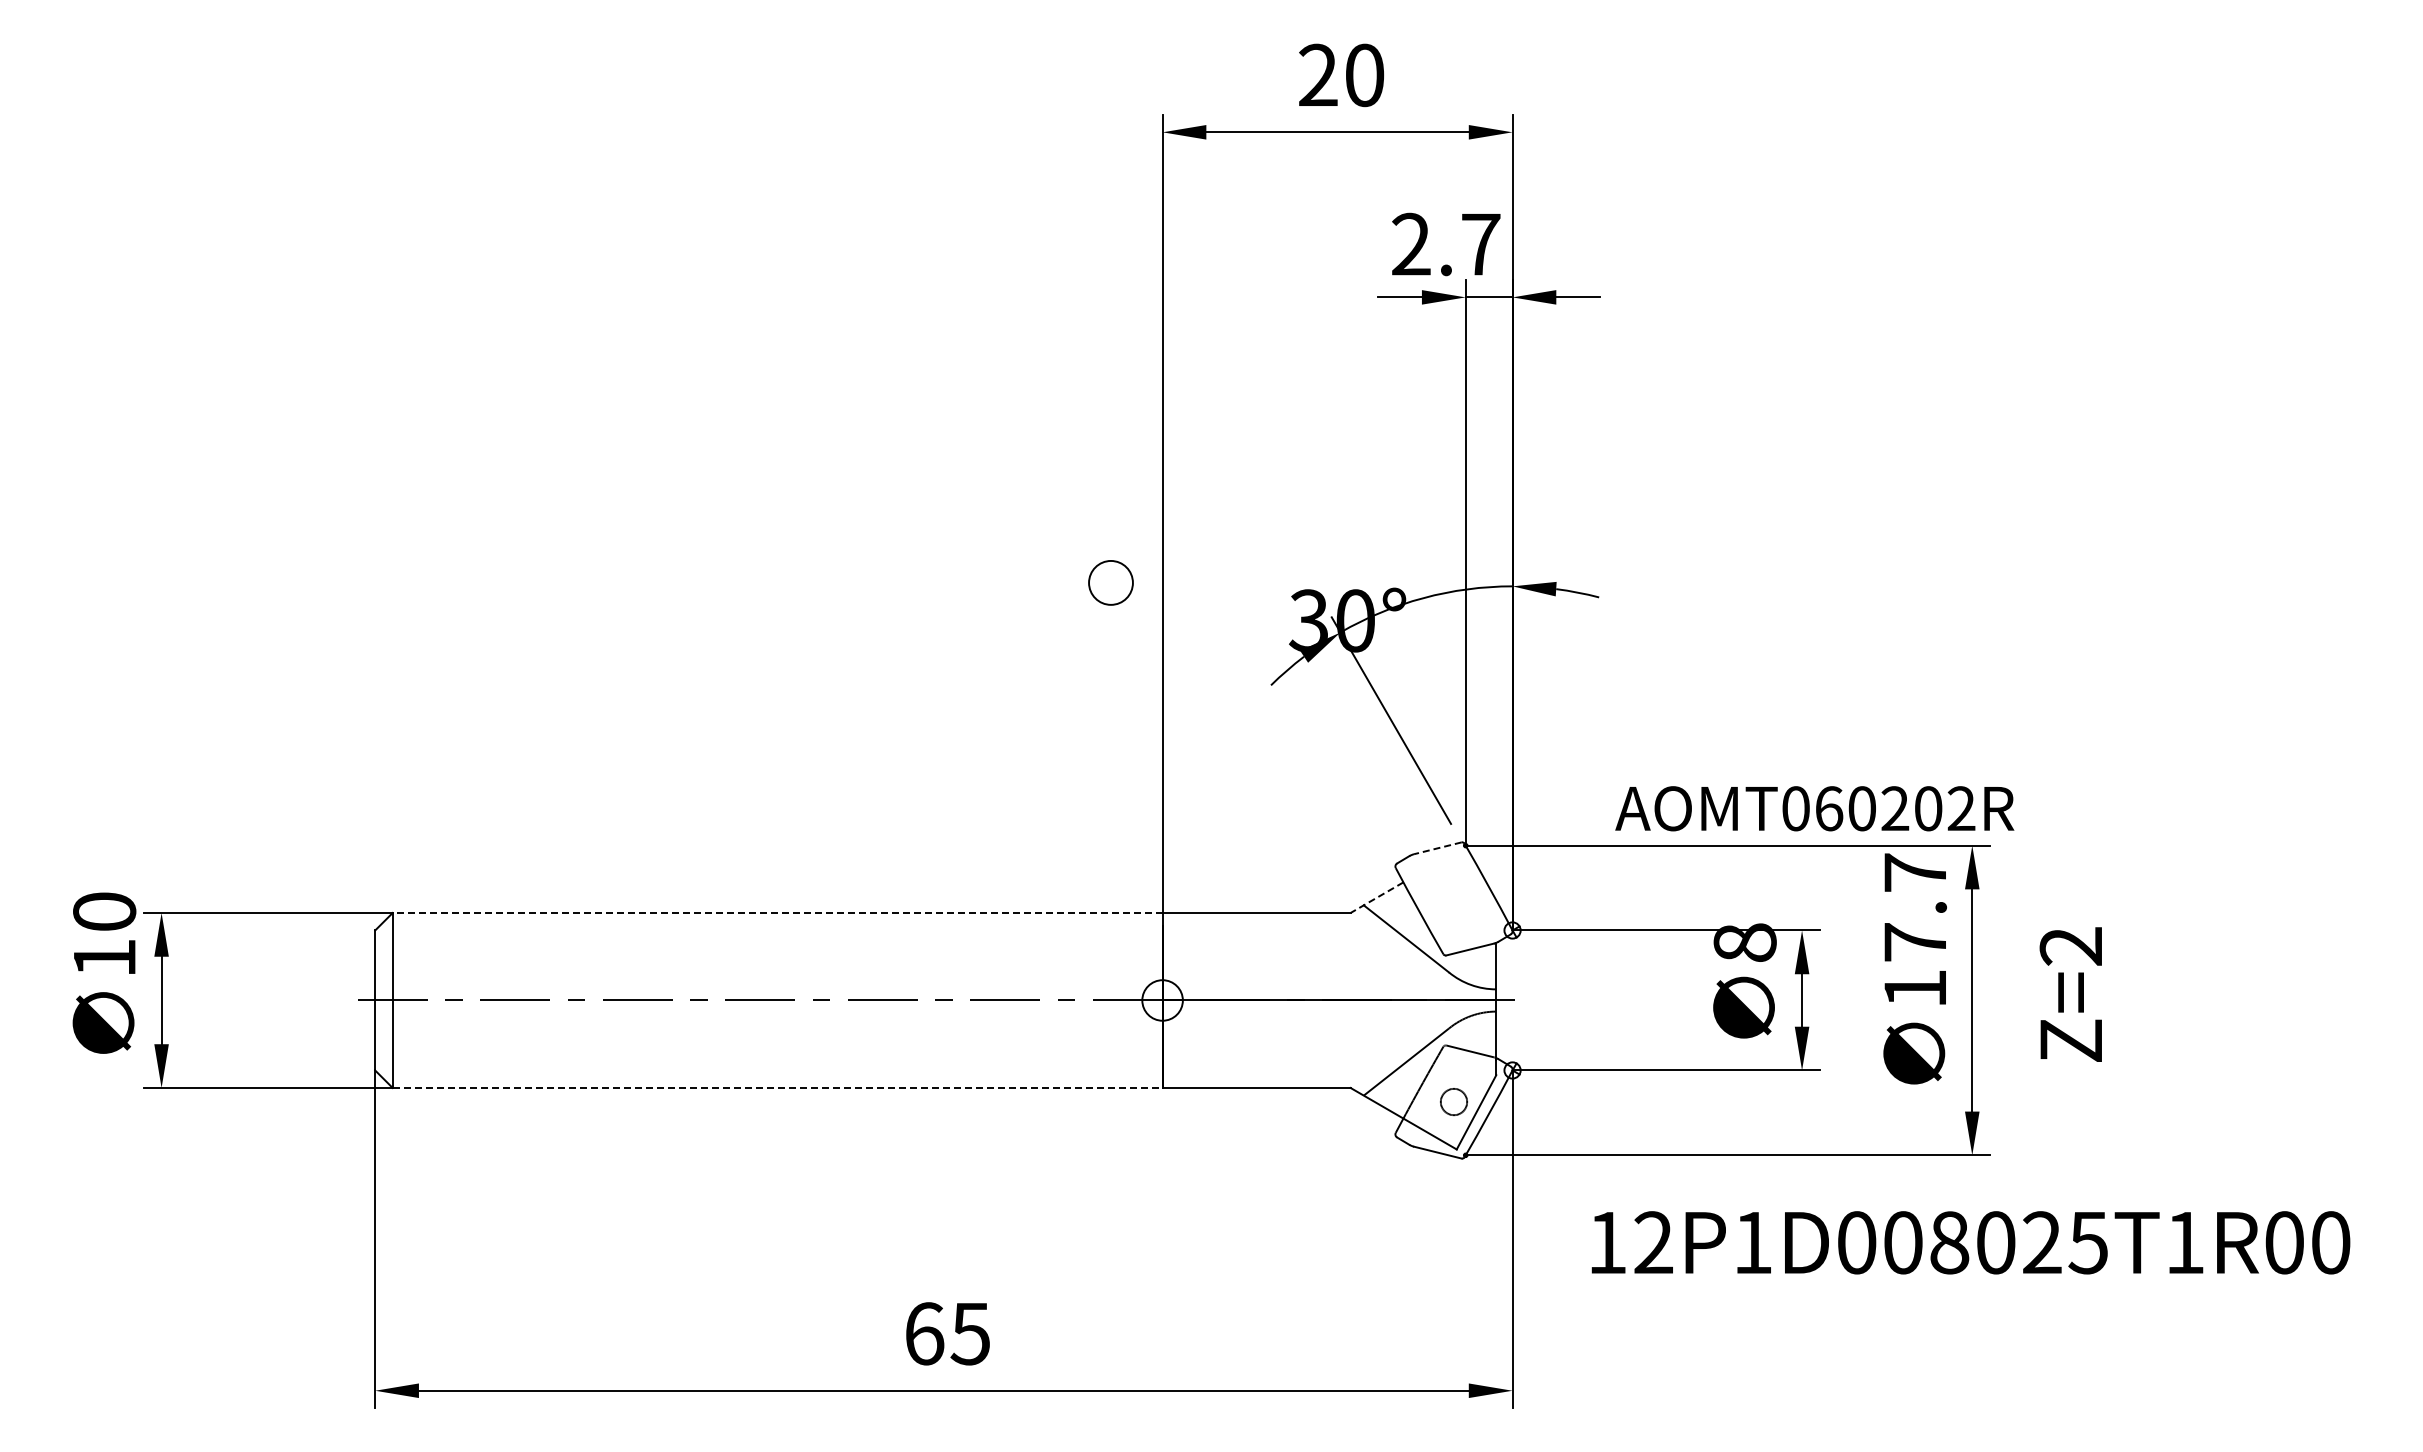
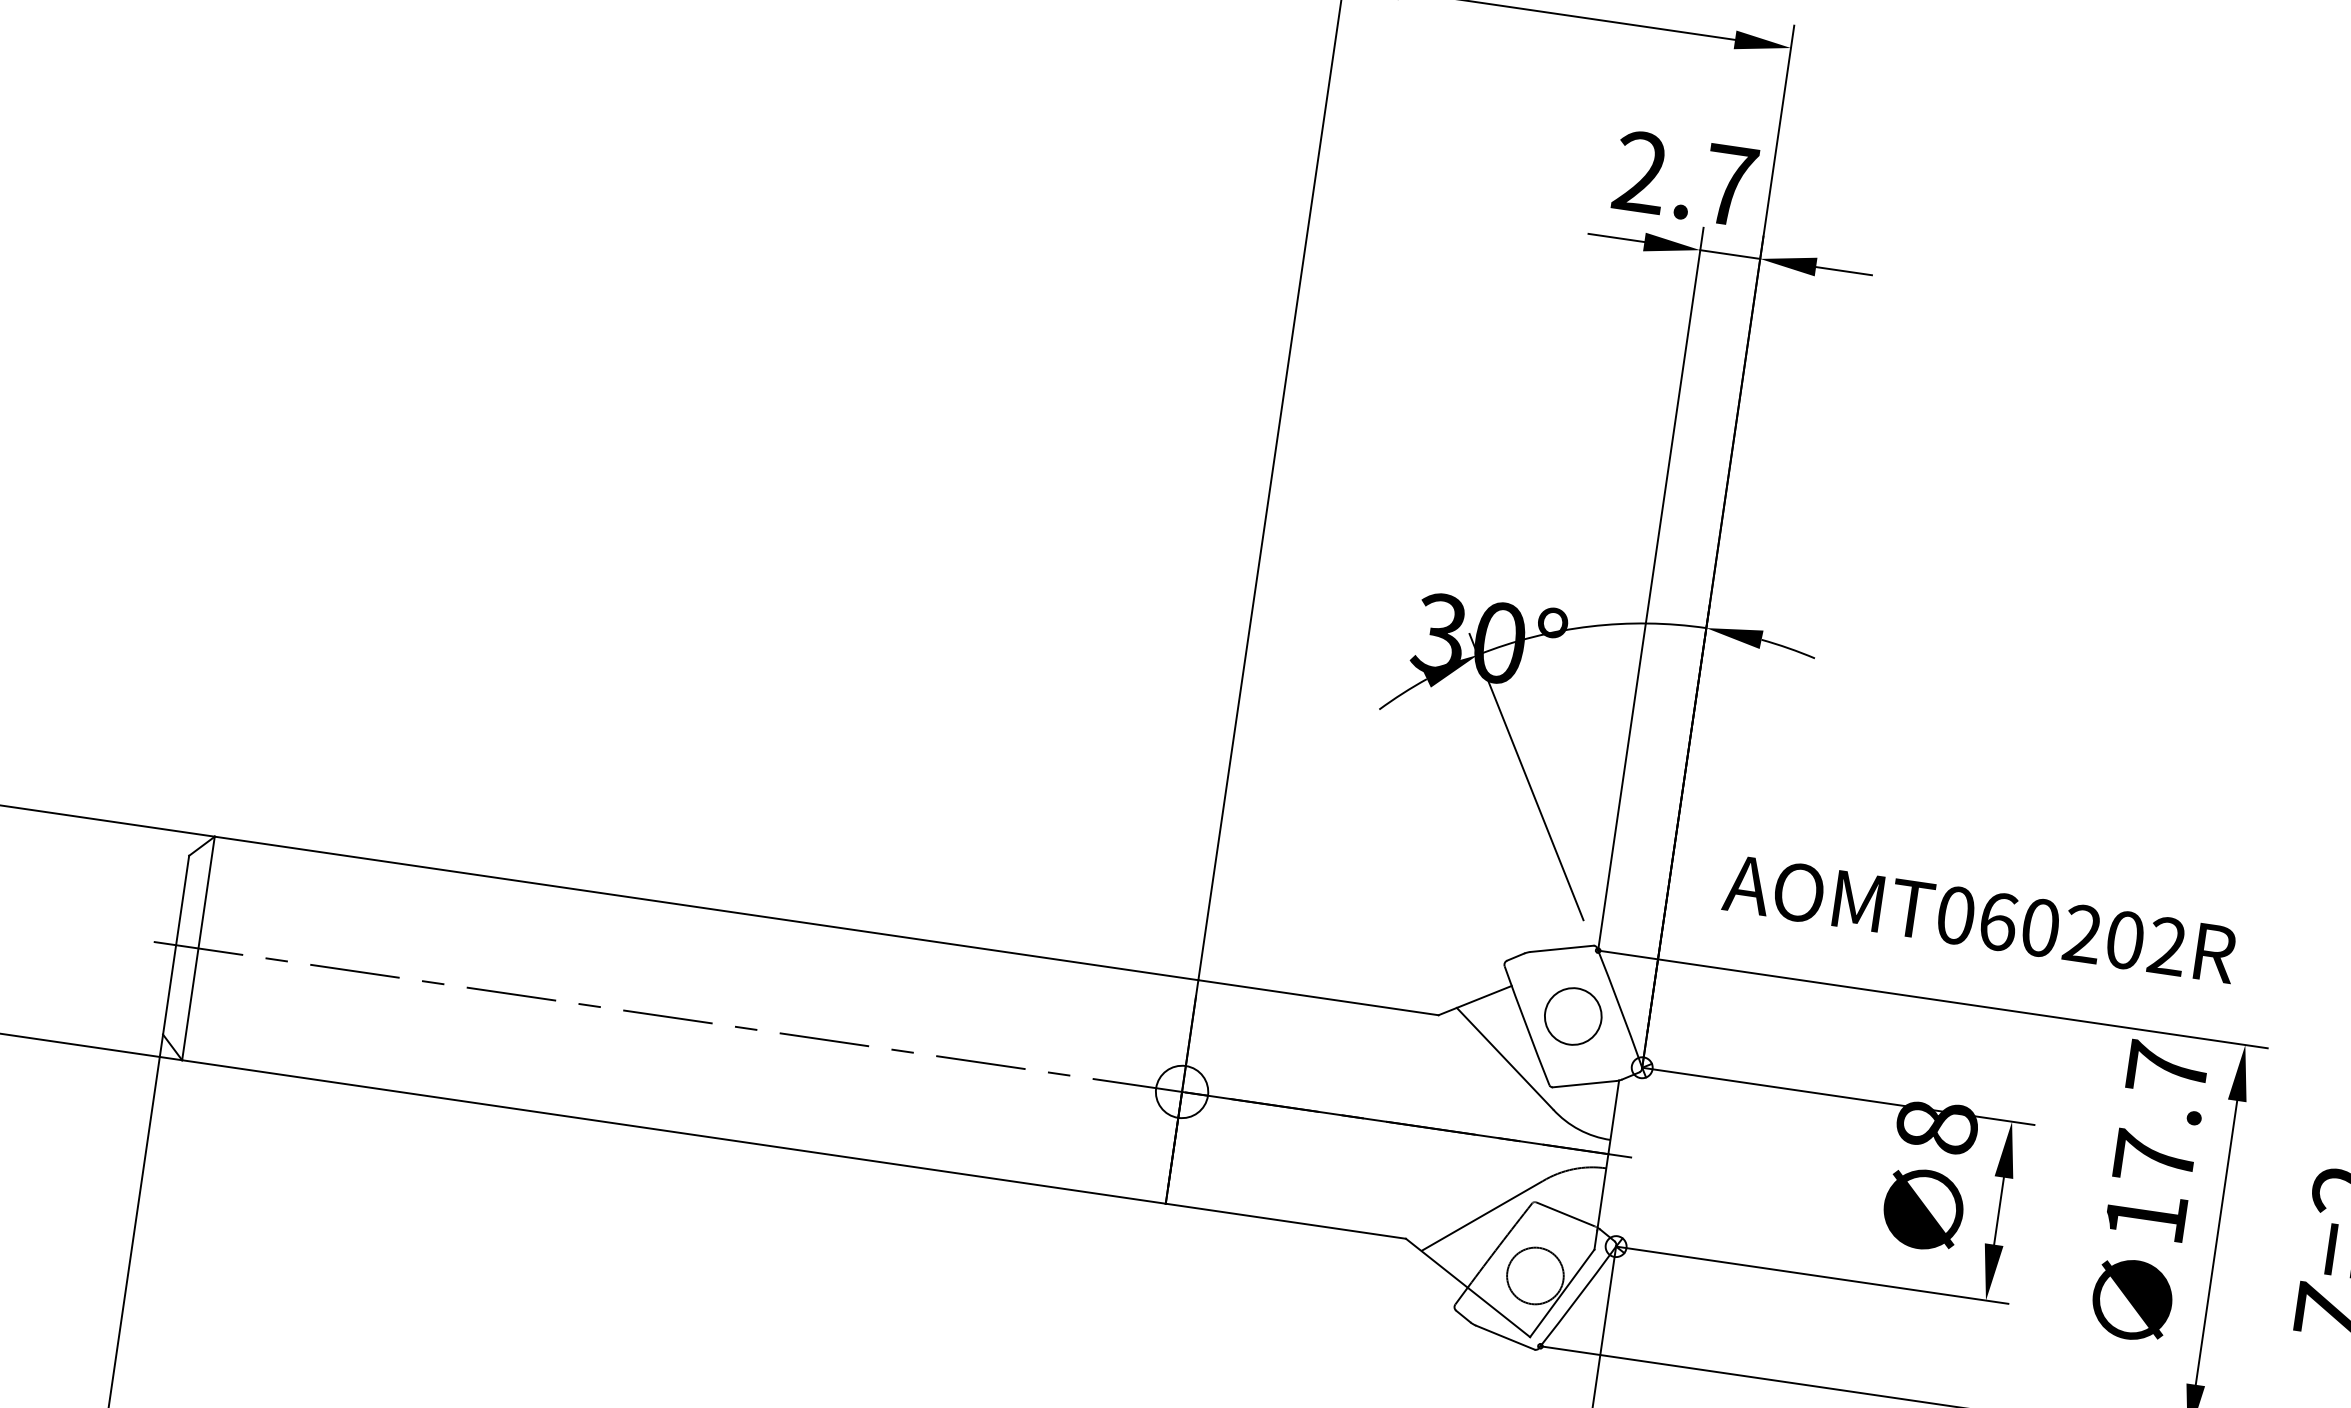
circle: (1110, 582) -> (1572, 1015), moved
text: (1814, 808) -> (1979, 918), moved
line: (1437, 848) -> (1561, 949), dashed -> solid
line: (1377, 897) -> (1475, 1000), dashed -> solid
line: (777, 912) -> (706, 907), dashed -> solid
line: (777, 1087) -> (673, 1131), dashed -> solid
circle: (1453, 1101) -> (1534, 1275), size x1.67

